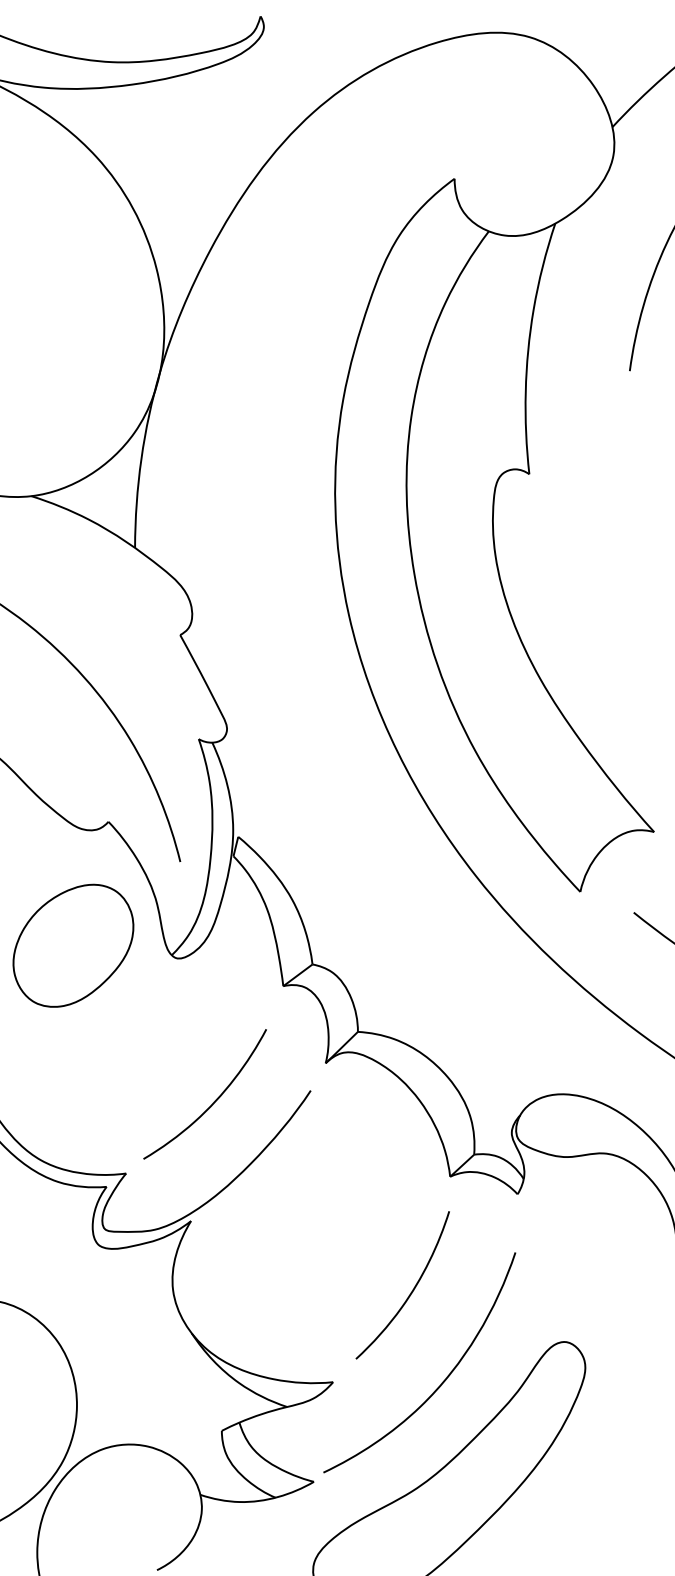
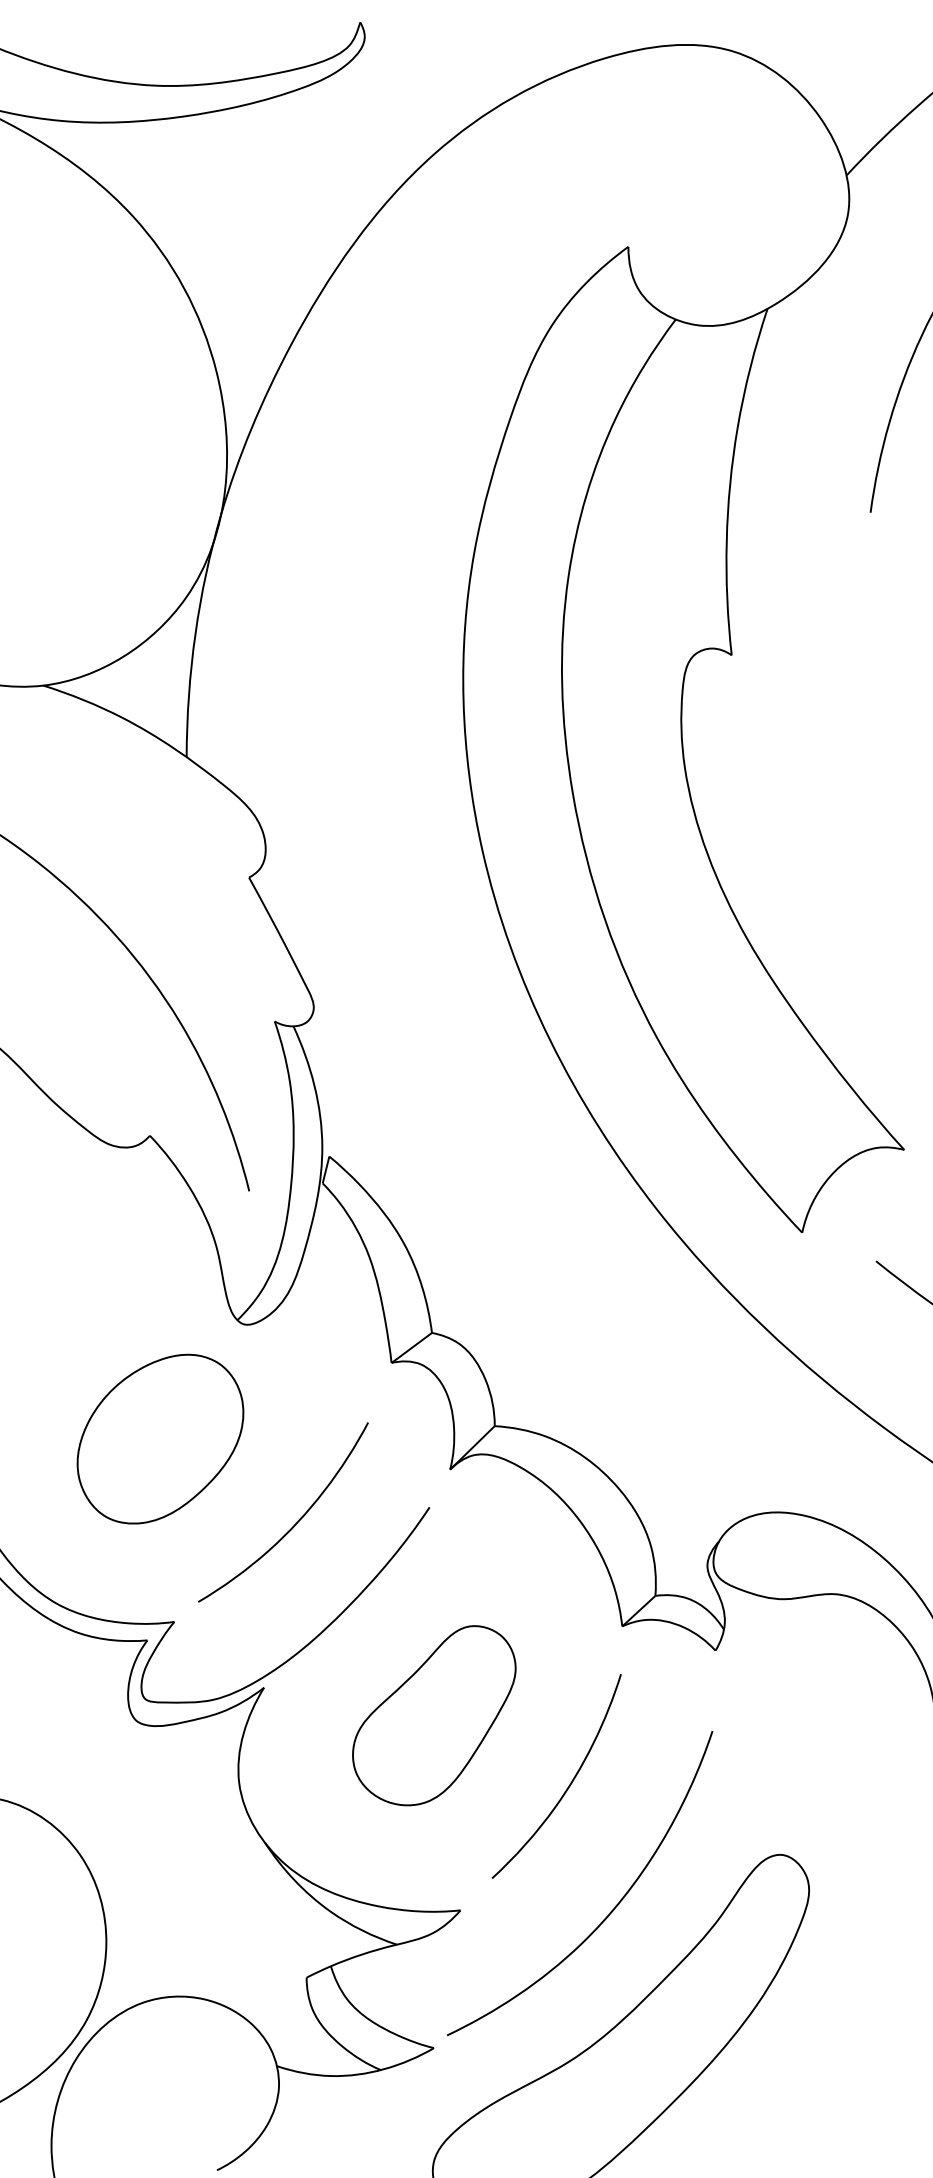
part: (73, 945) -> (160, 1438), moved
part: (314, 1241) -> (434, 1715), added

